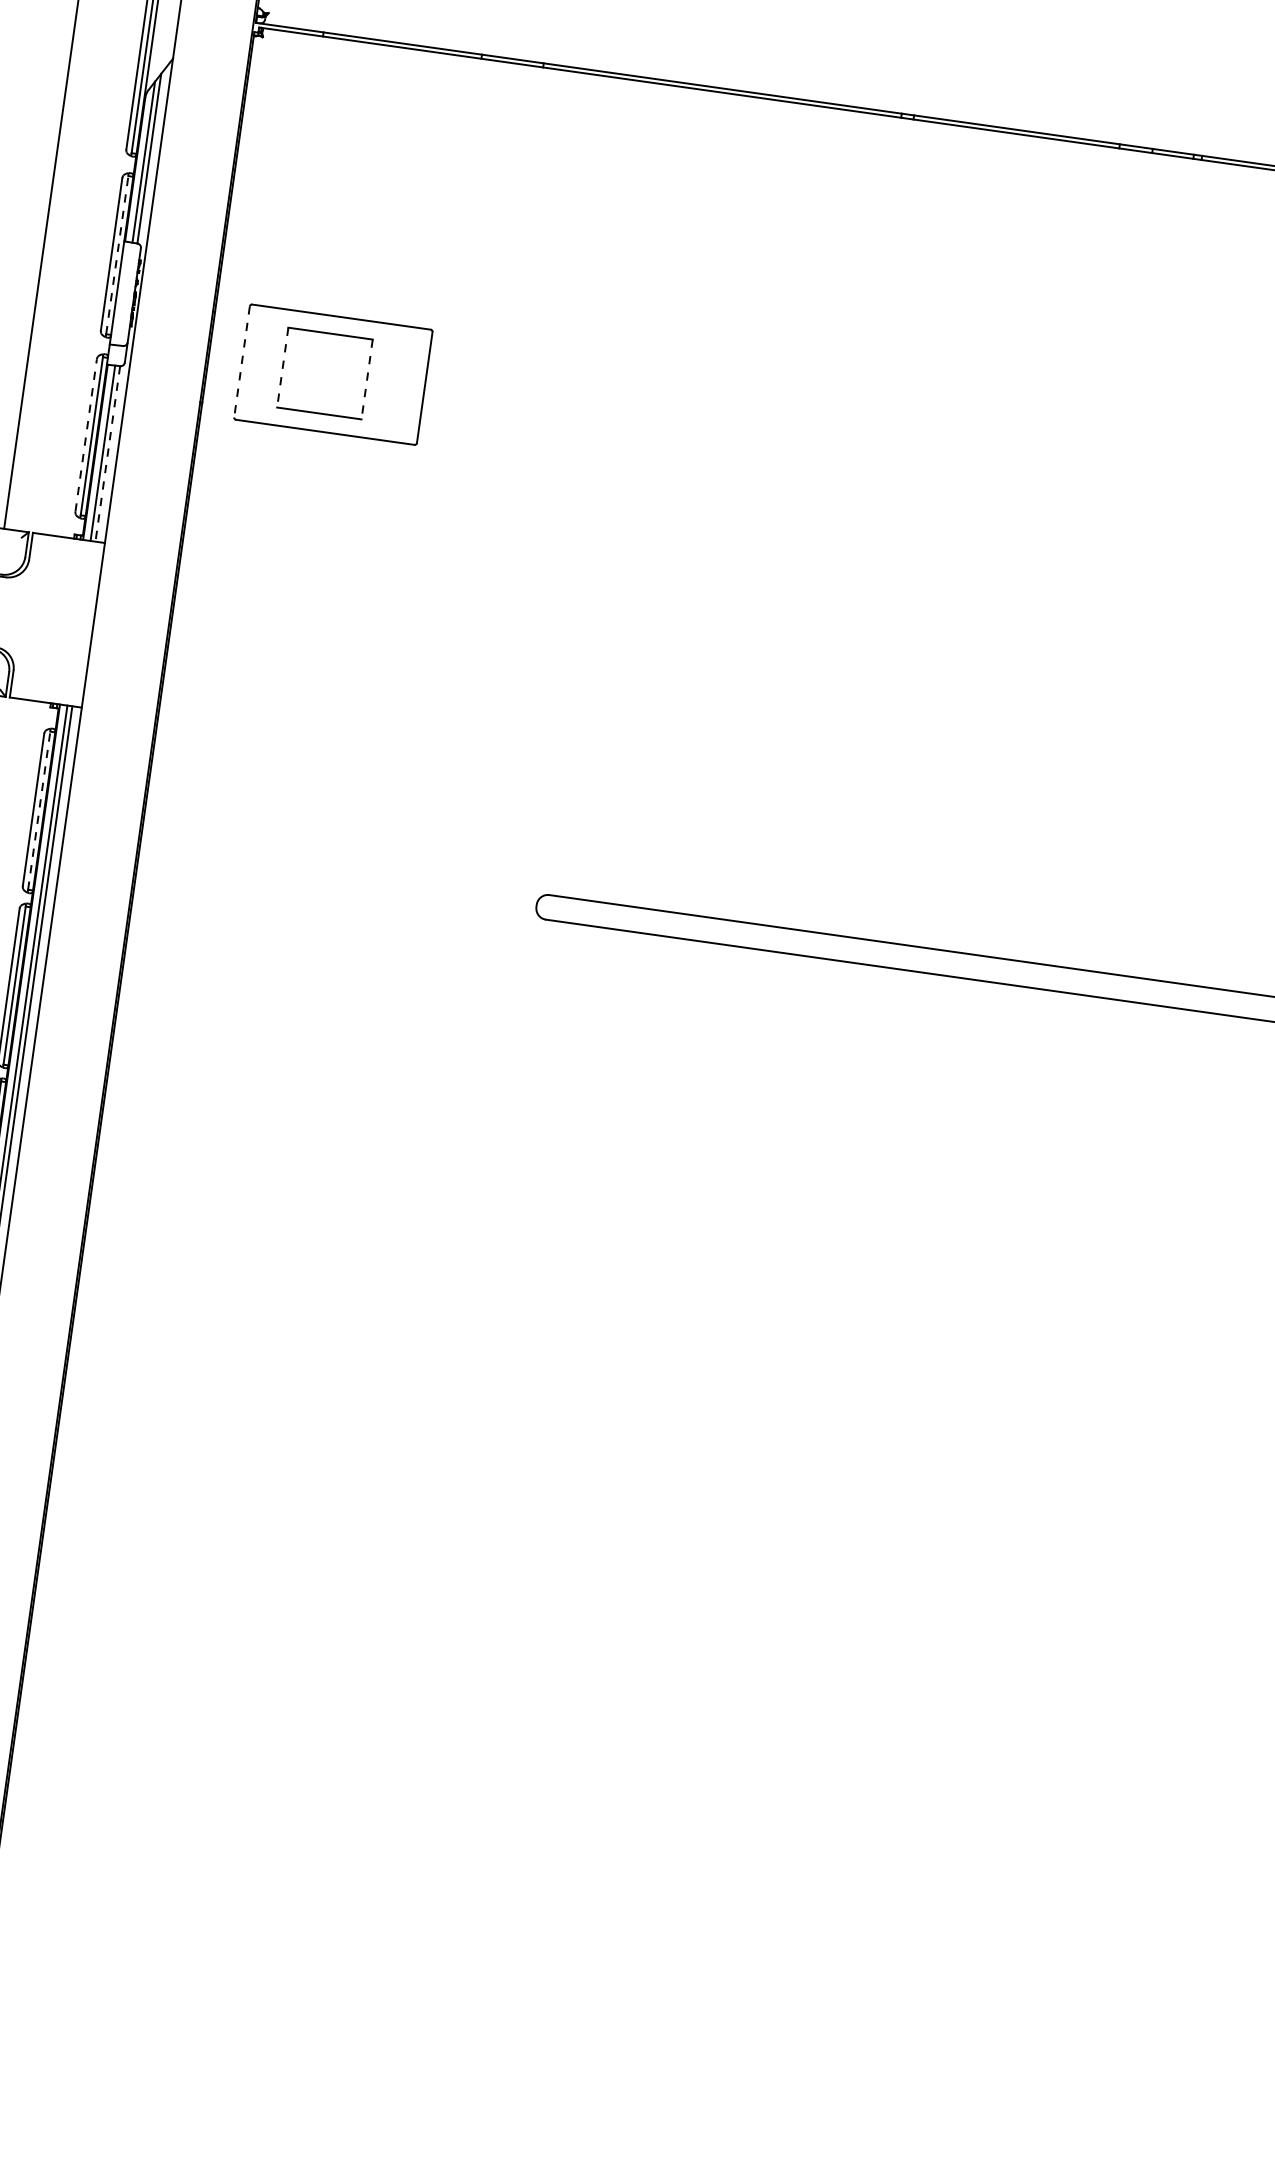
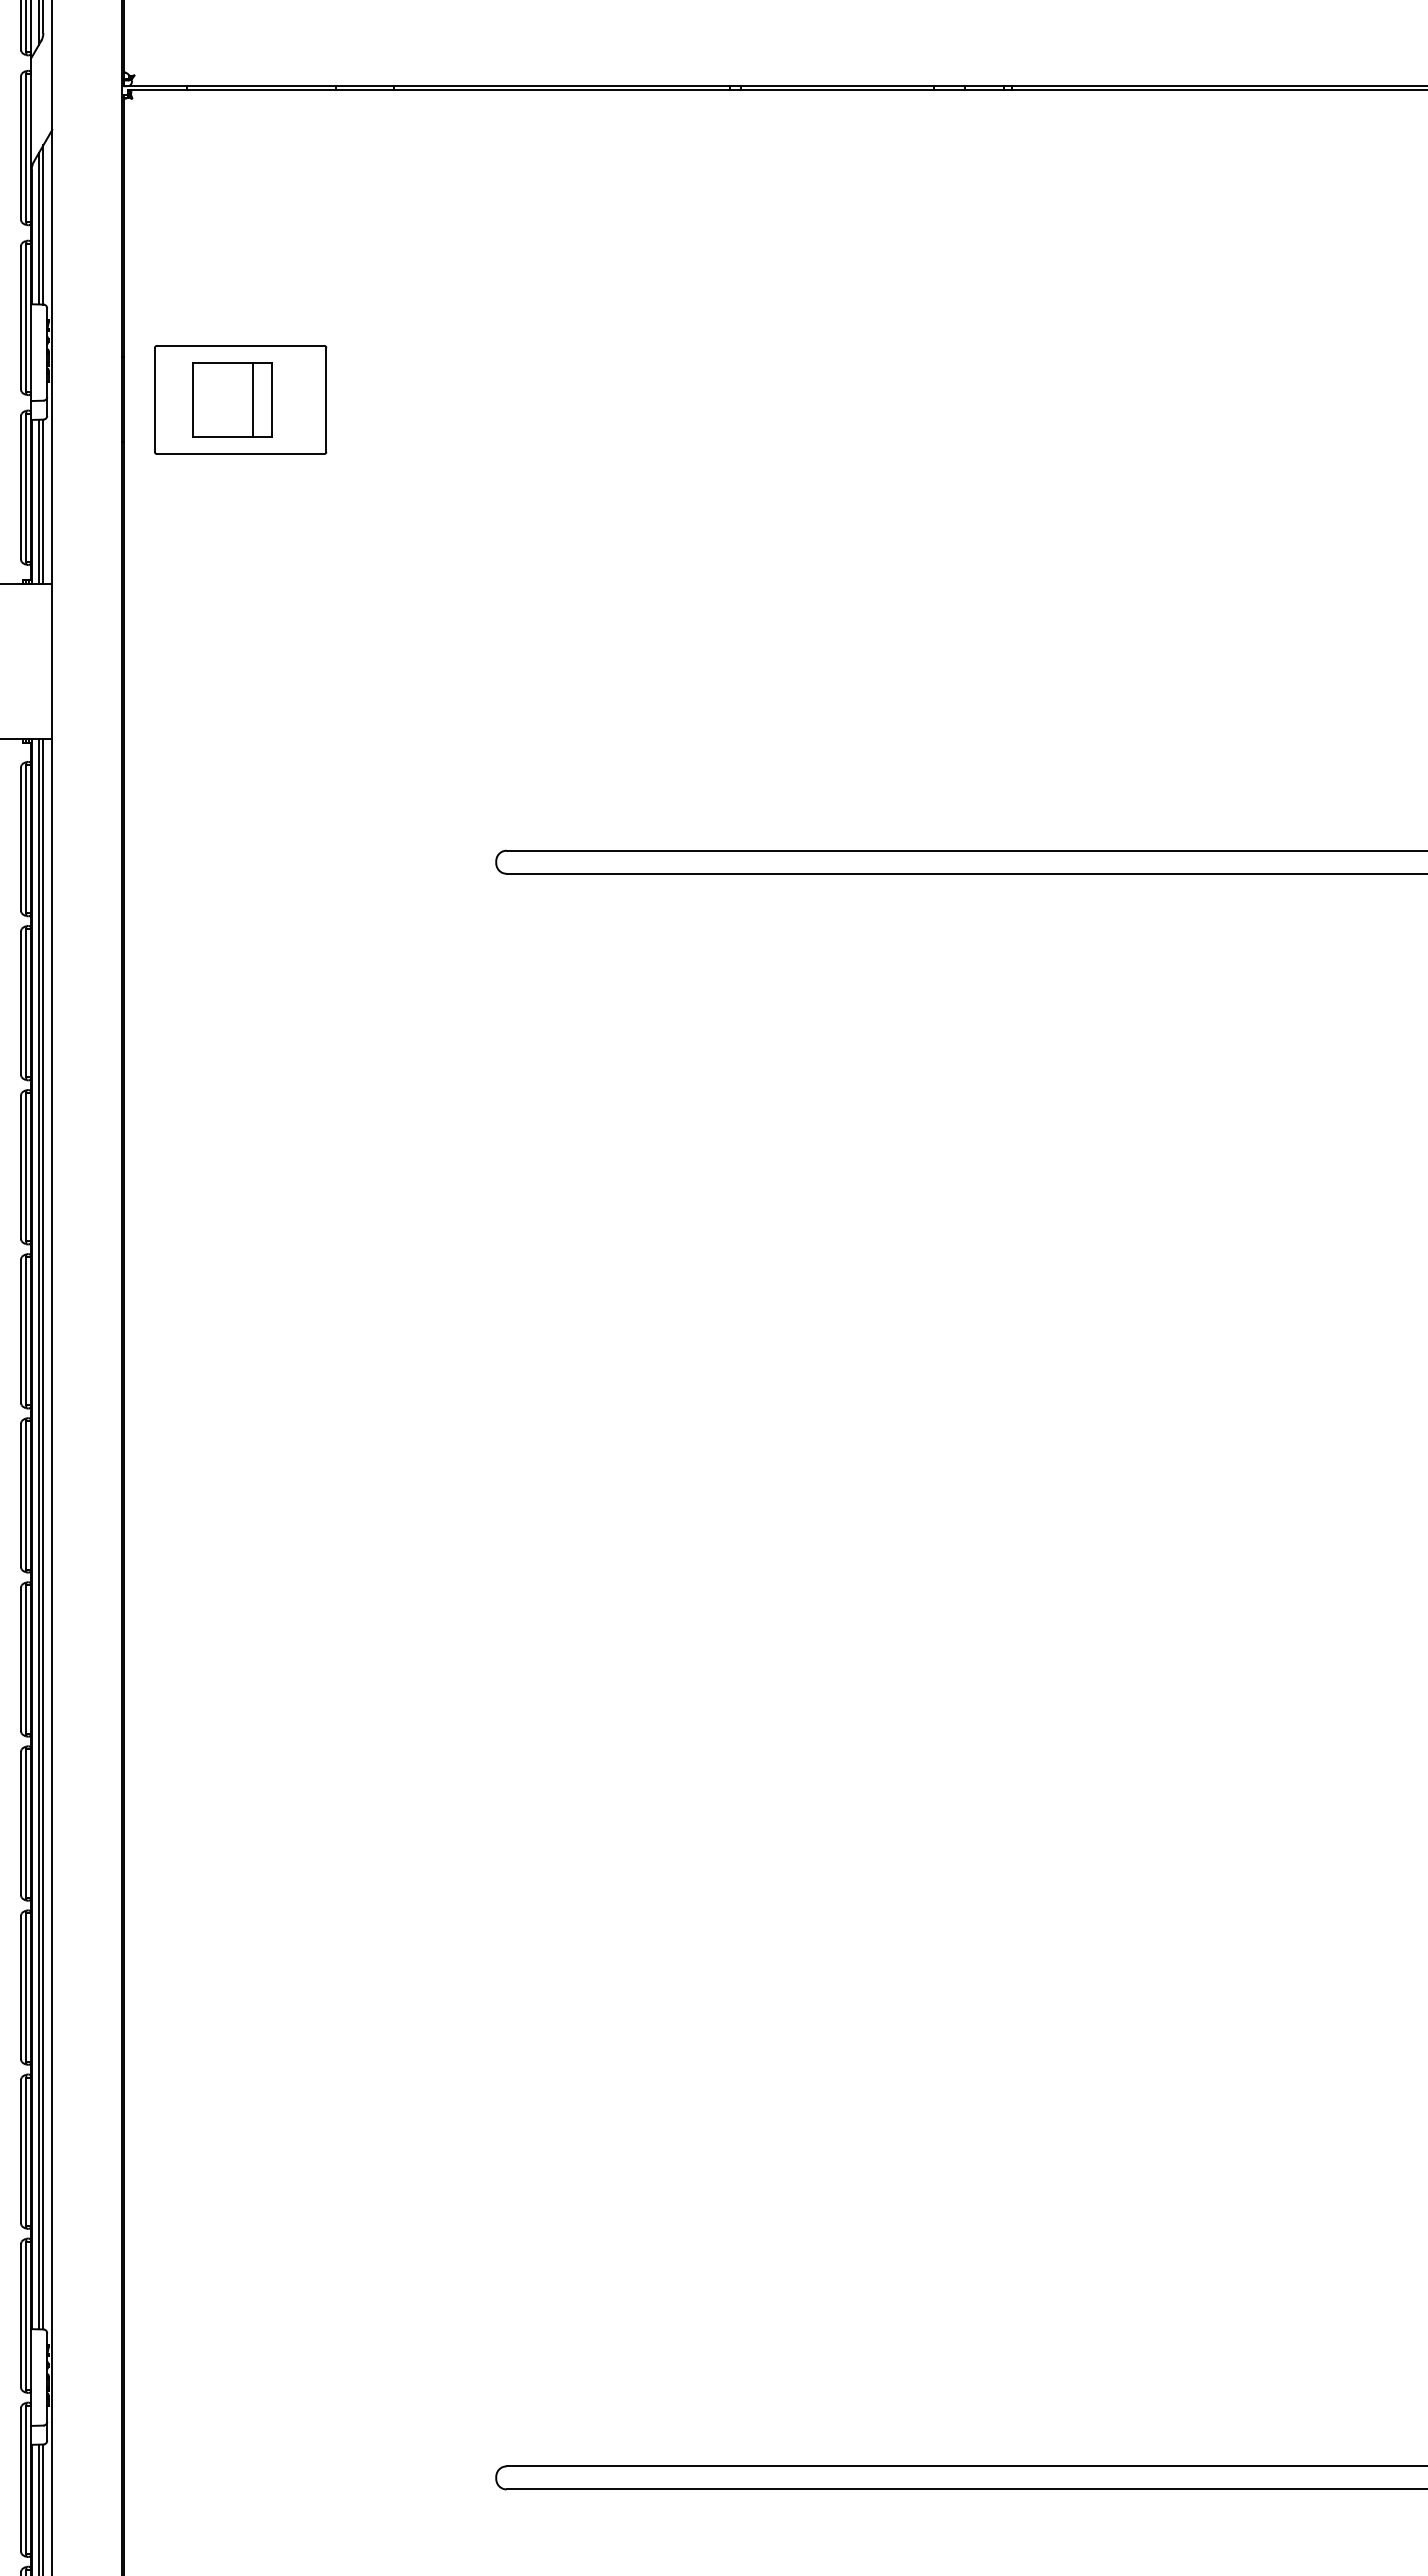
line: (117, 254) -> (26, 317), dashed -> solid
line: (241, 362) -> (154, 400), dashed -> solid
line: (283, 368) -> (193, 400), dashed -> solid
line: (347, 376) -> (253, 399), added
line: (367, 380) -> (272, 400), dashed -> solid
line: (86, 435) -> (21, 487), dashed -> solid
line: (107, 454) -> (43, 502), dashed -> solid
line: (39, 810) -> (26, 838), dashed -> solid

